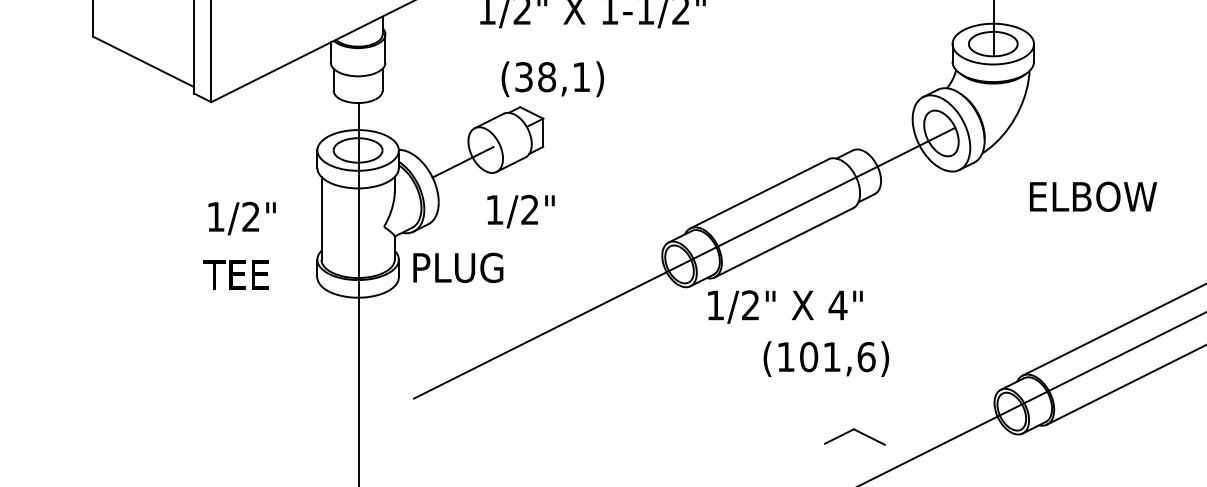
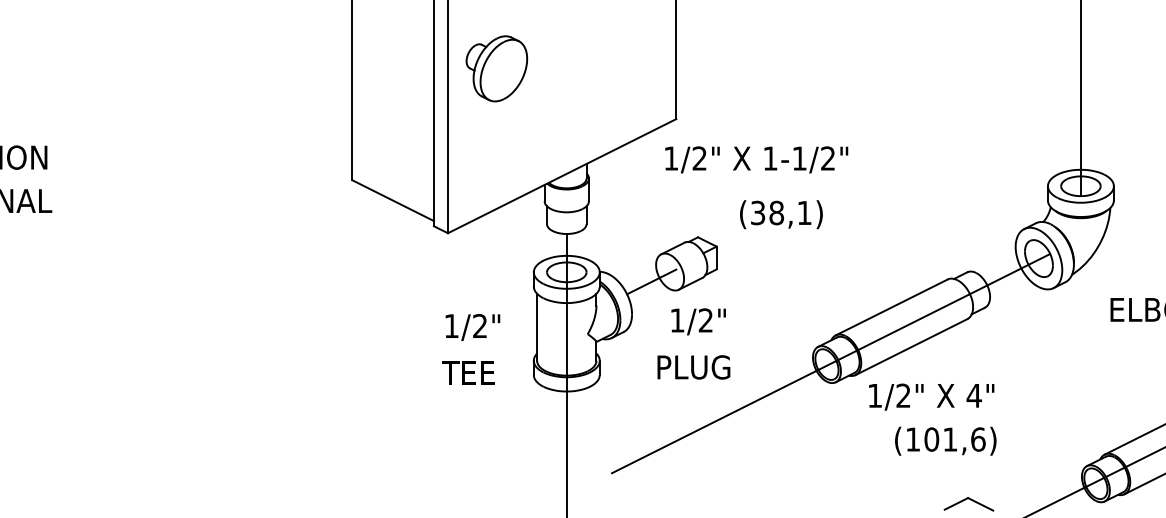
text: (552, 78) -> (781, 214), moved
text: (457, 268) -> (693, 367), moved
text: (785, 306) -> (931, 396), moved

